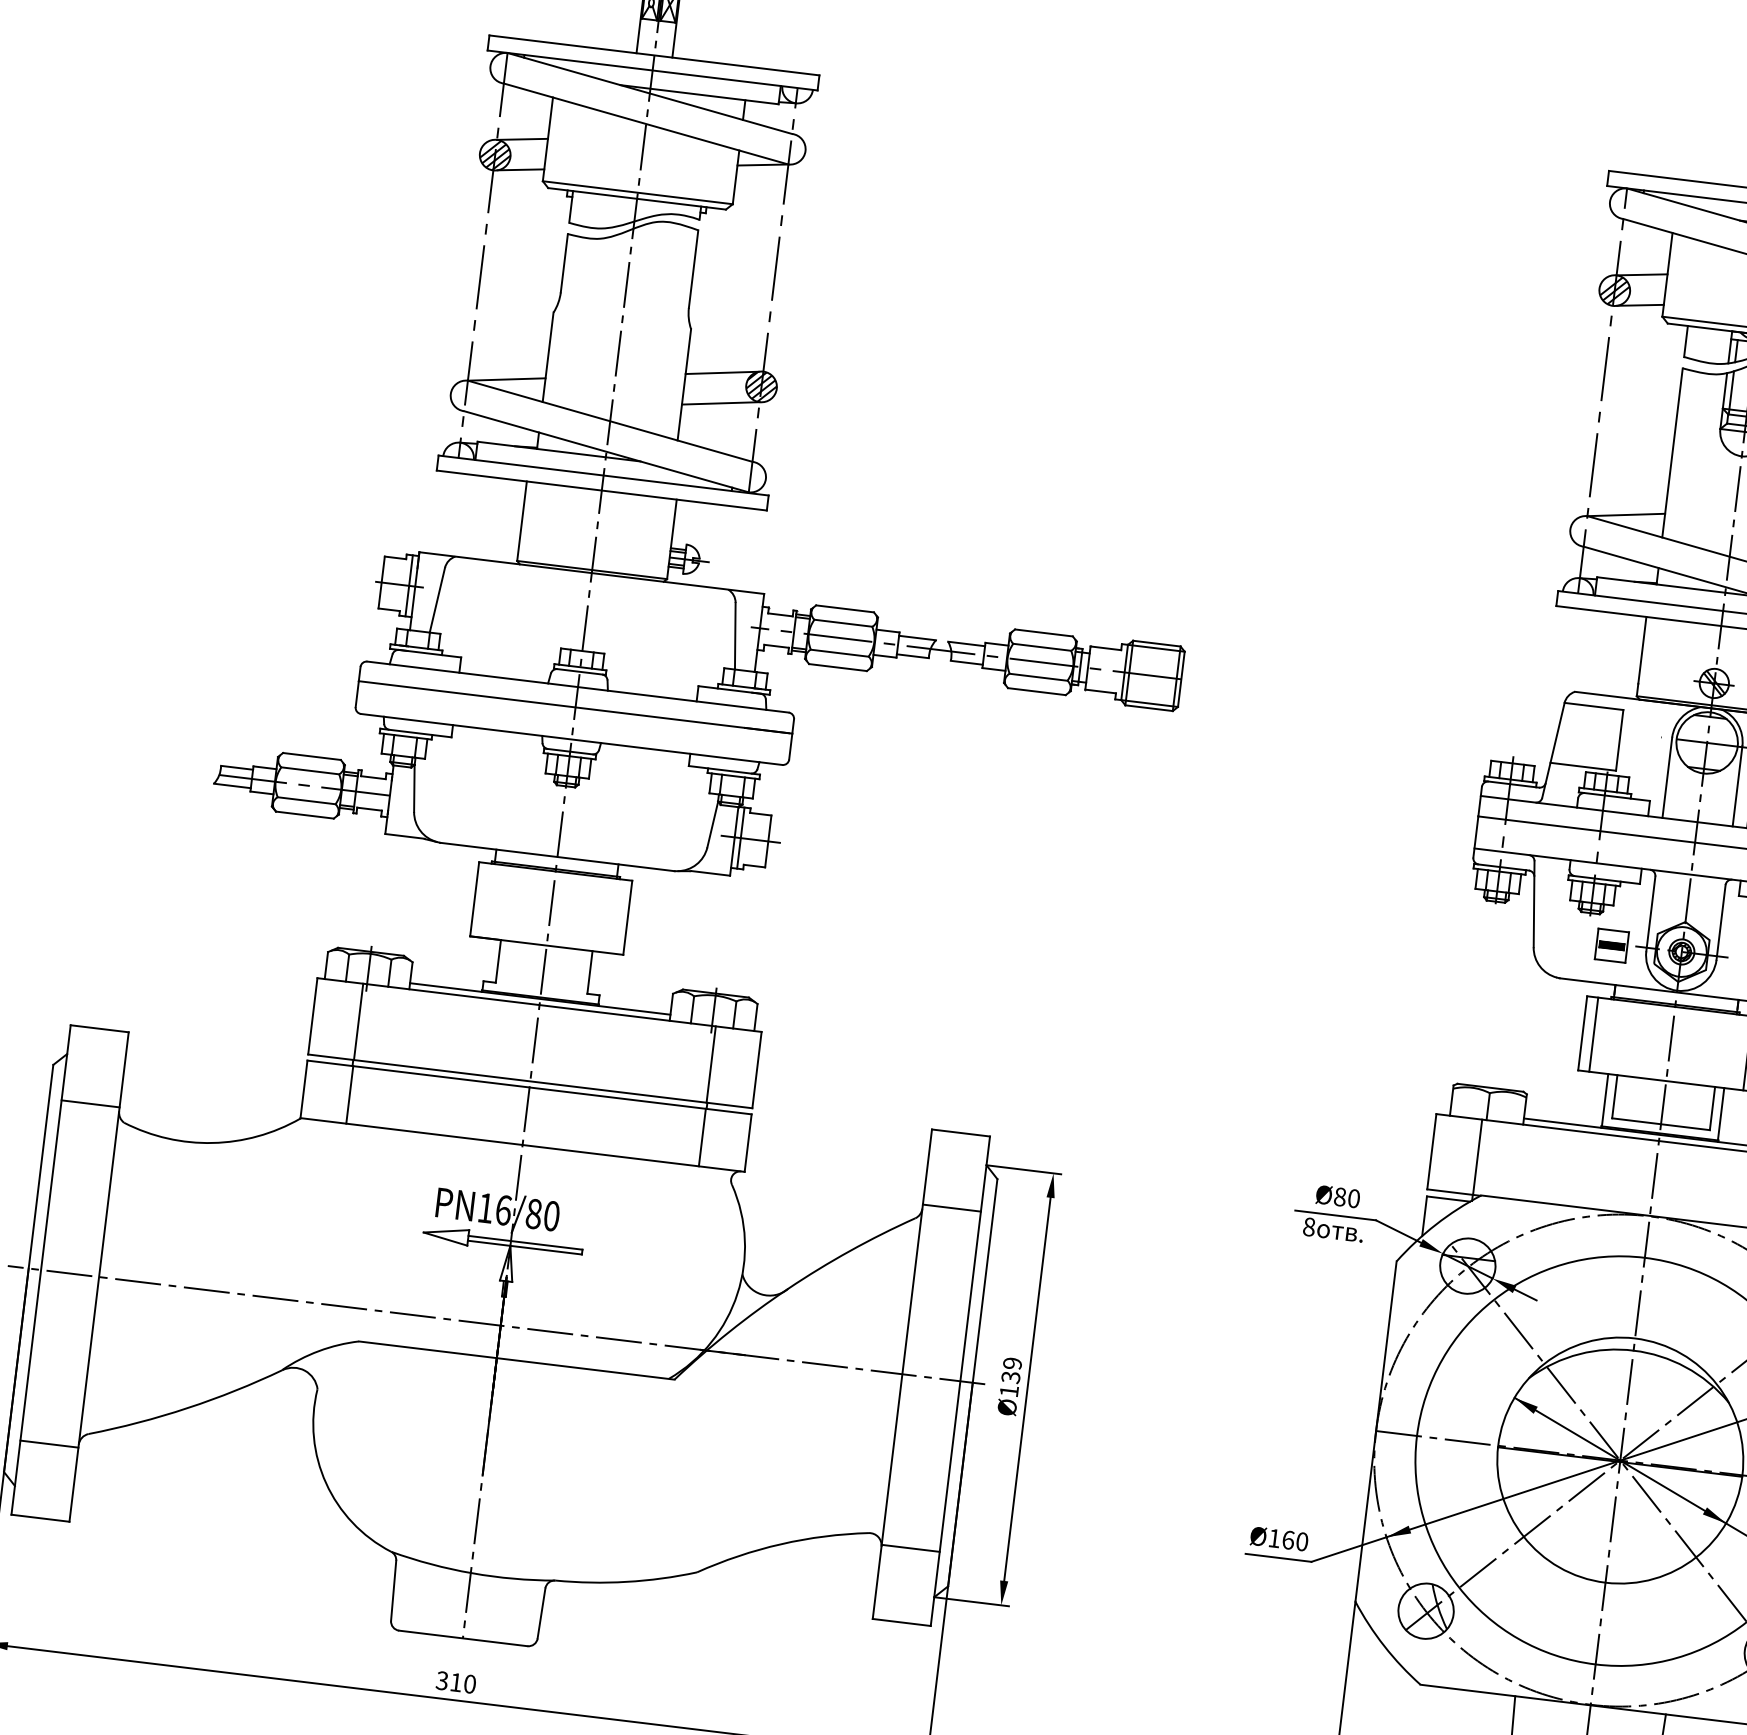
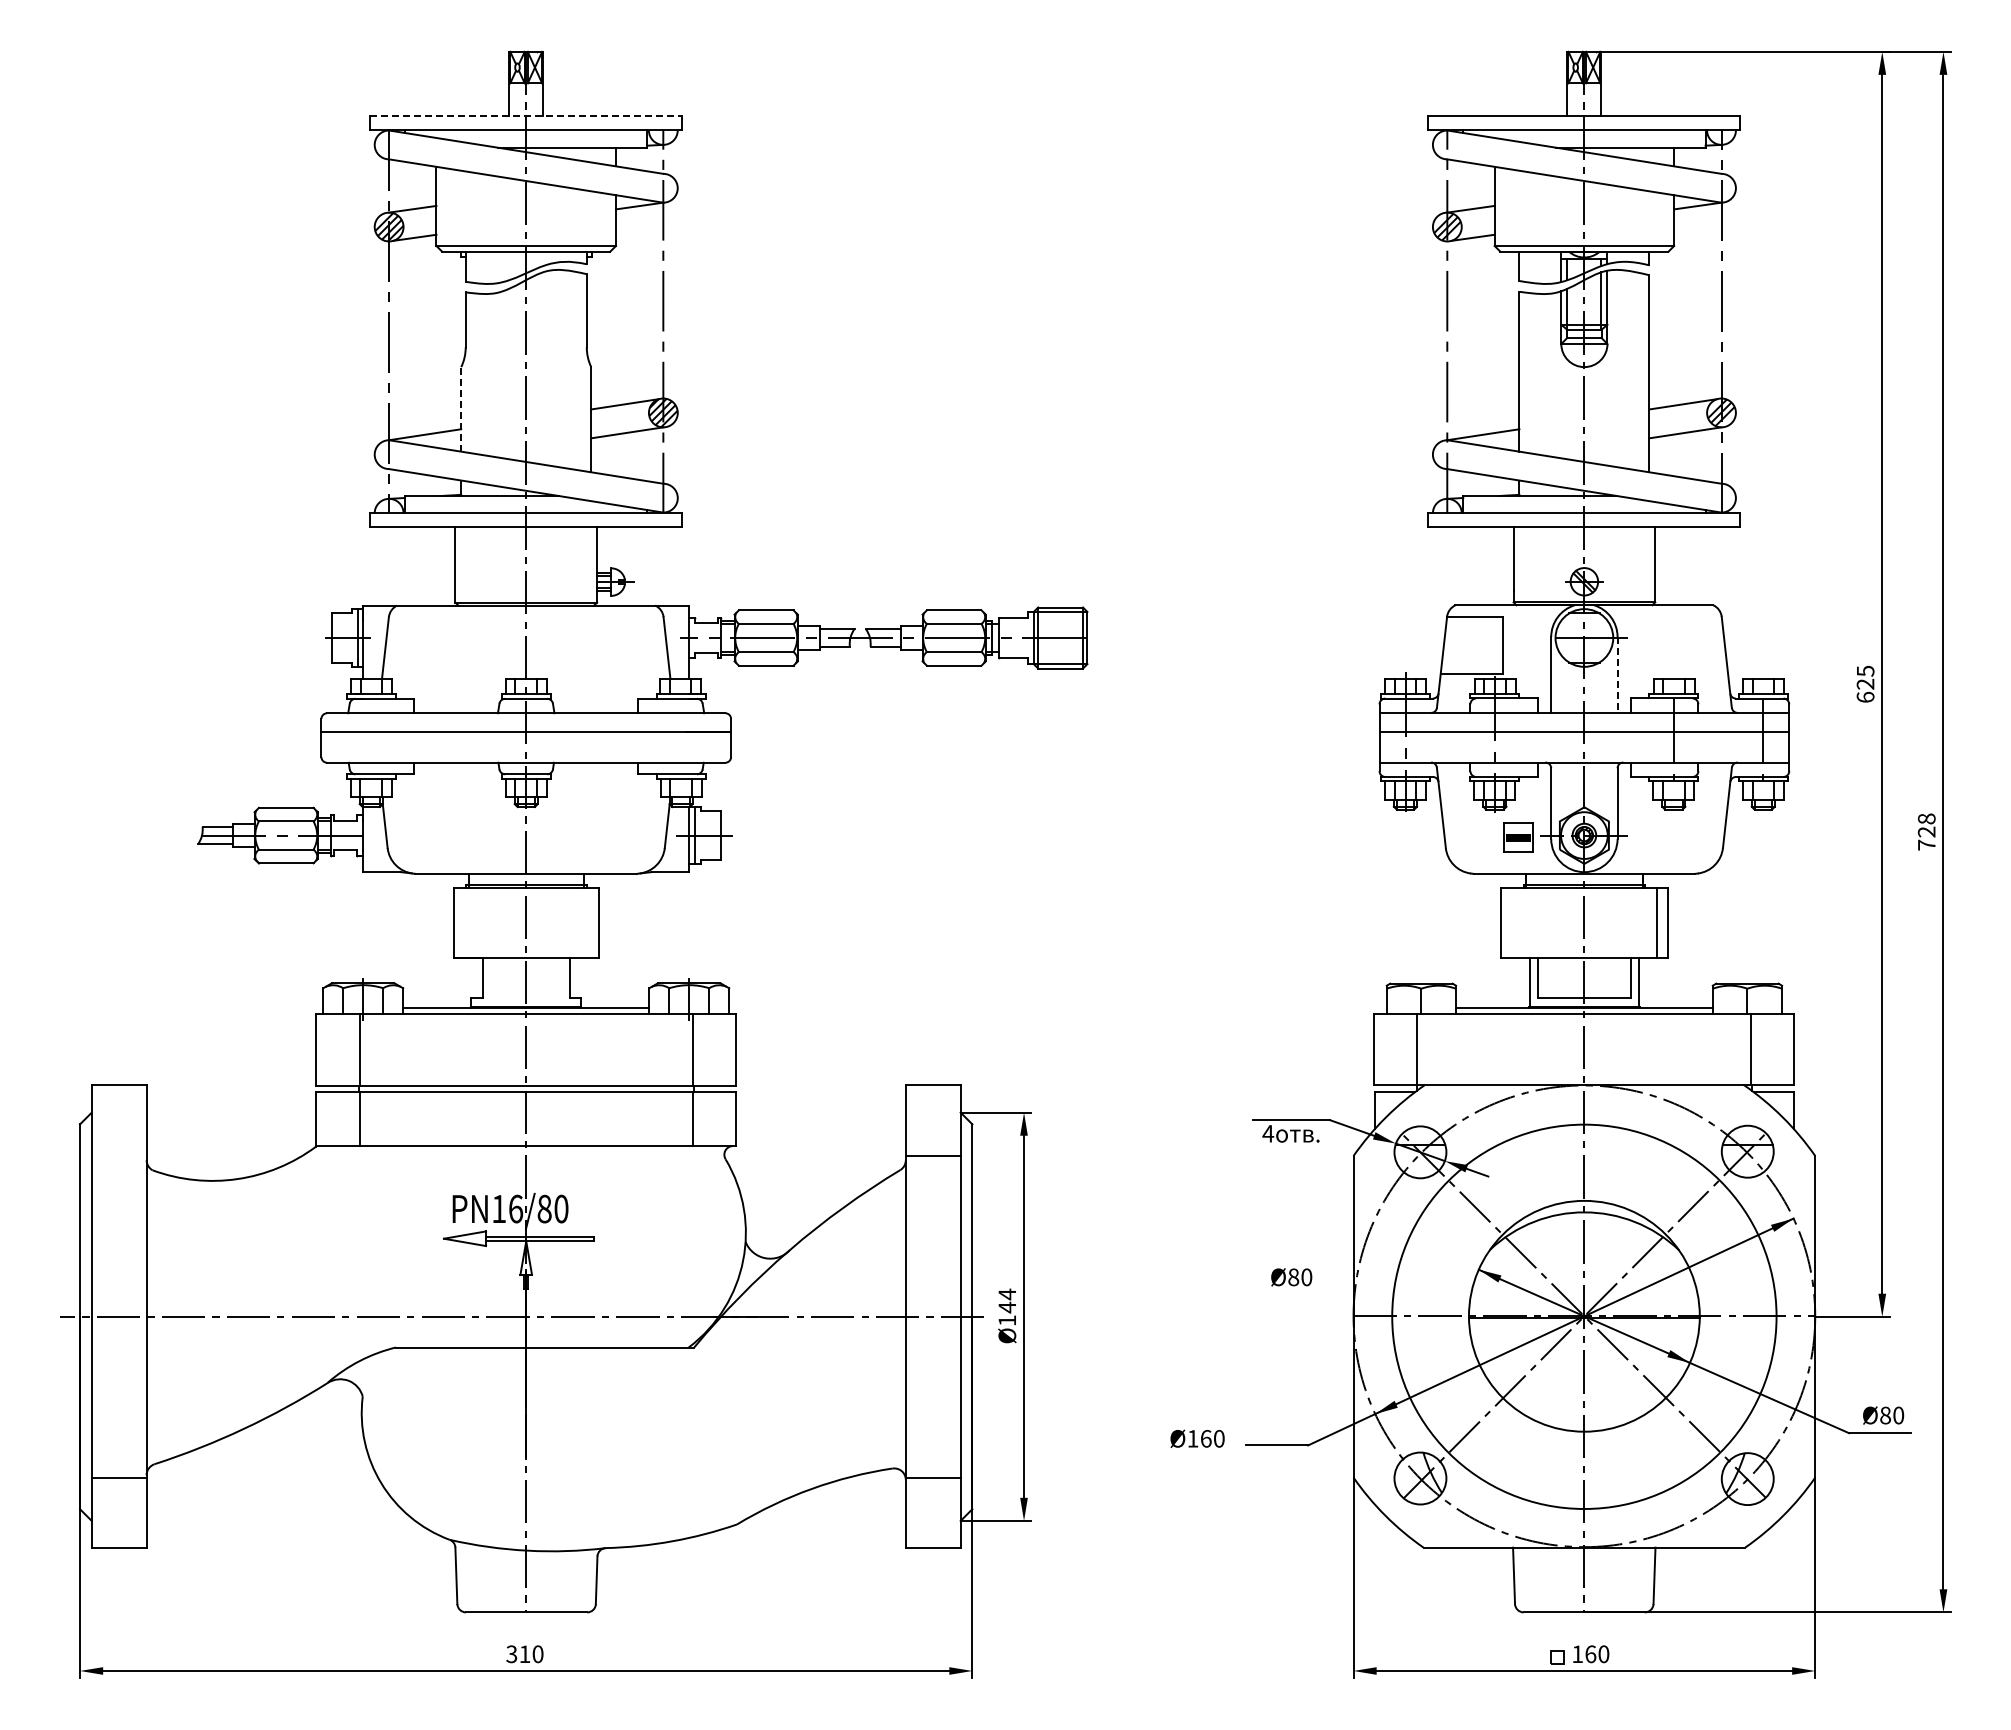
line: (654, 55) -> (526, 116), solid -> dashed
line: (548, 356) -> (461, 408), solid -> dashed
line: (1737, 785) -> (1617, 674), solid -> dashed
line: (1593, 1034) -> (1511, 922), removed
line: (89, 1103) -> (118, 1156), removed
text: (1337, 1196) -> (1291, 1277), moved
text: (1309, 1226) -> (1268, 1133), 8 -> 4
text: (1012, 1370) -> (1007, 1300), Ø139 -> Ø144
text: (1279, 1538) -> (1197, 1438), moved

